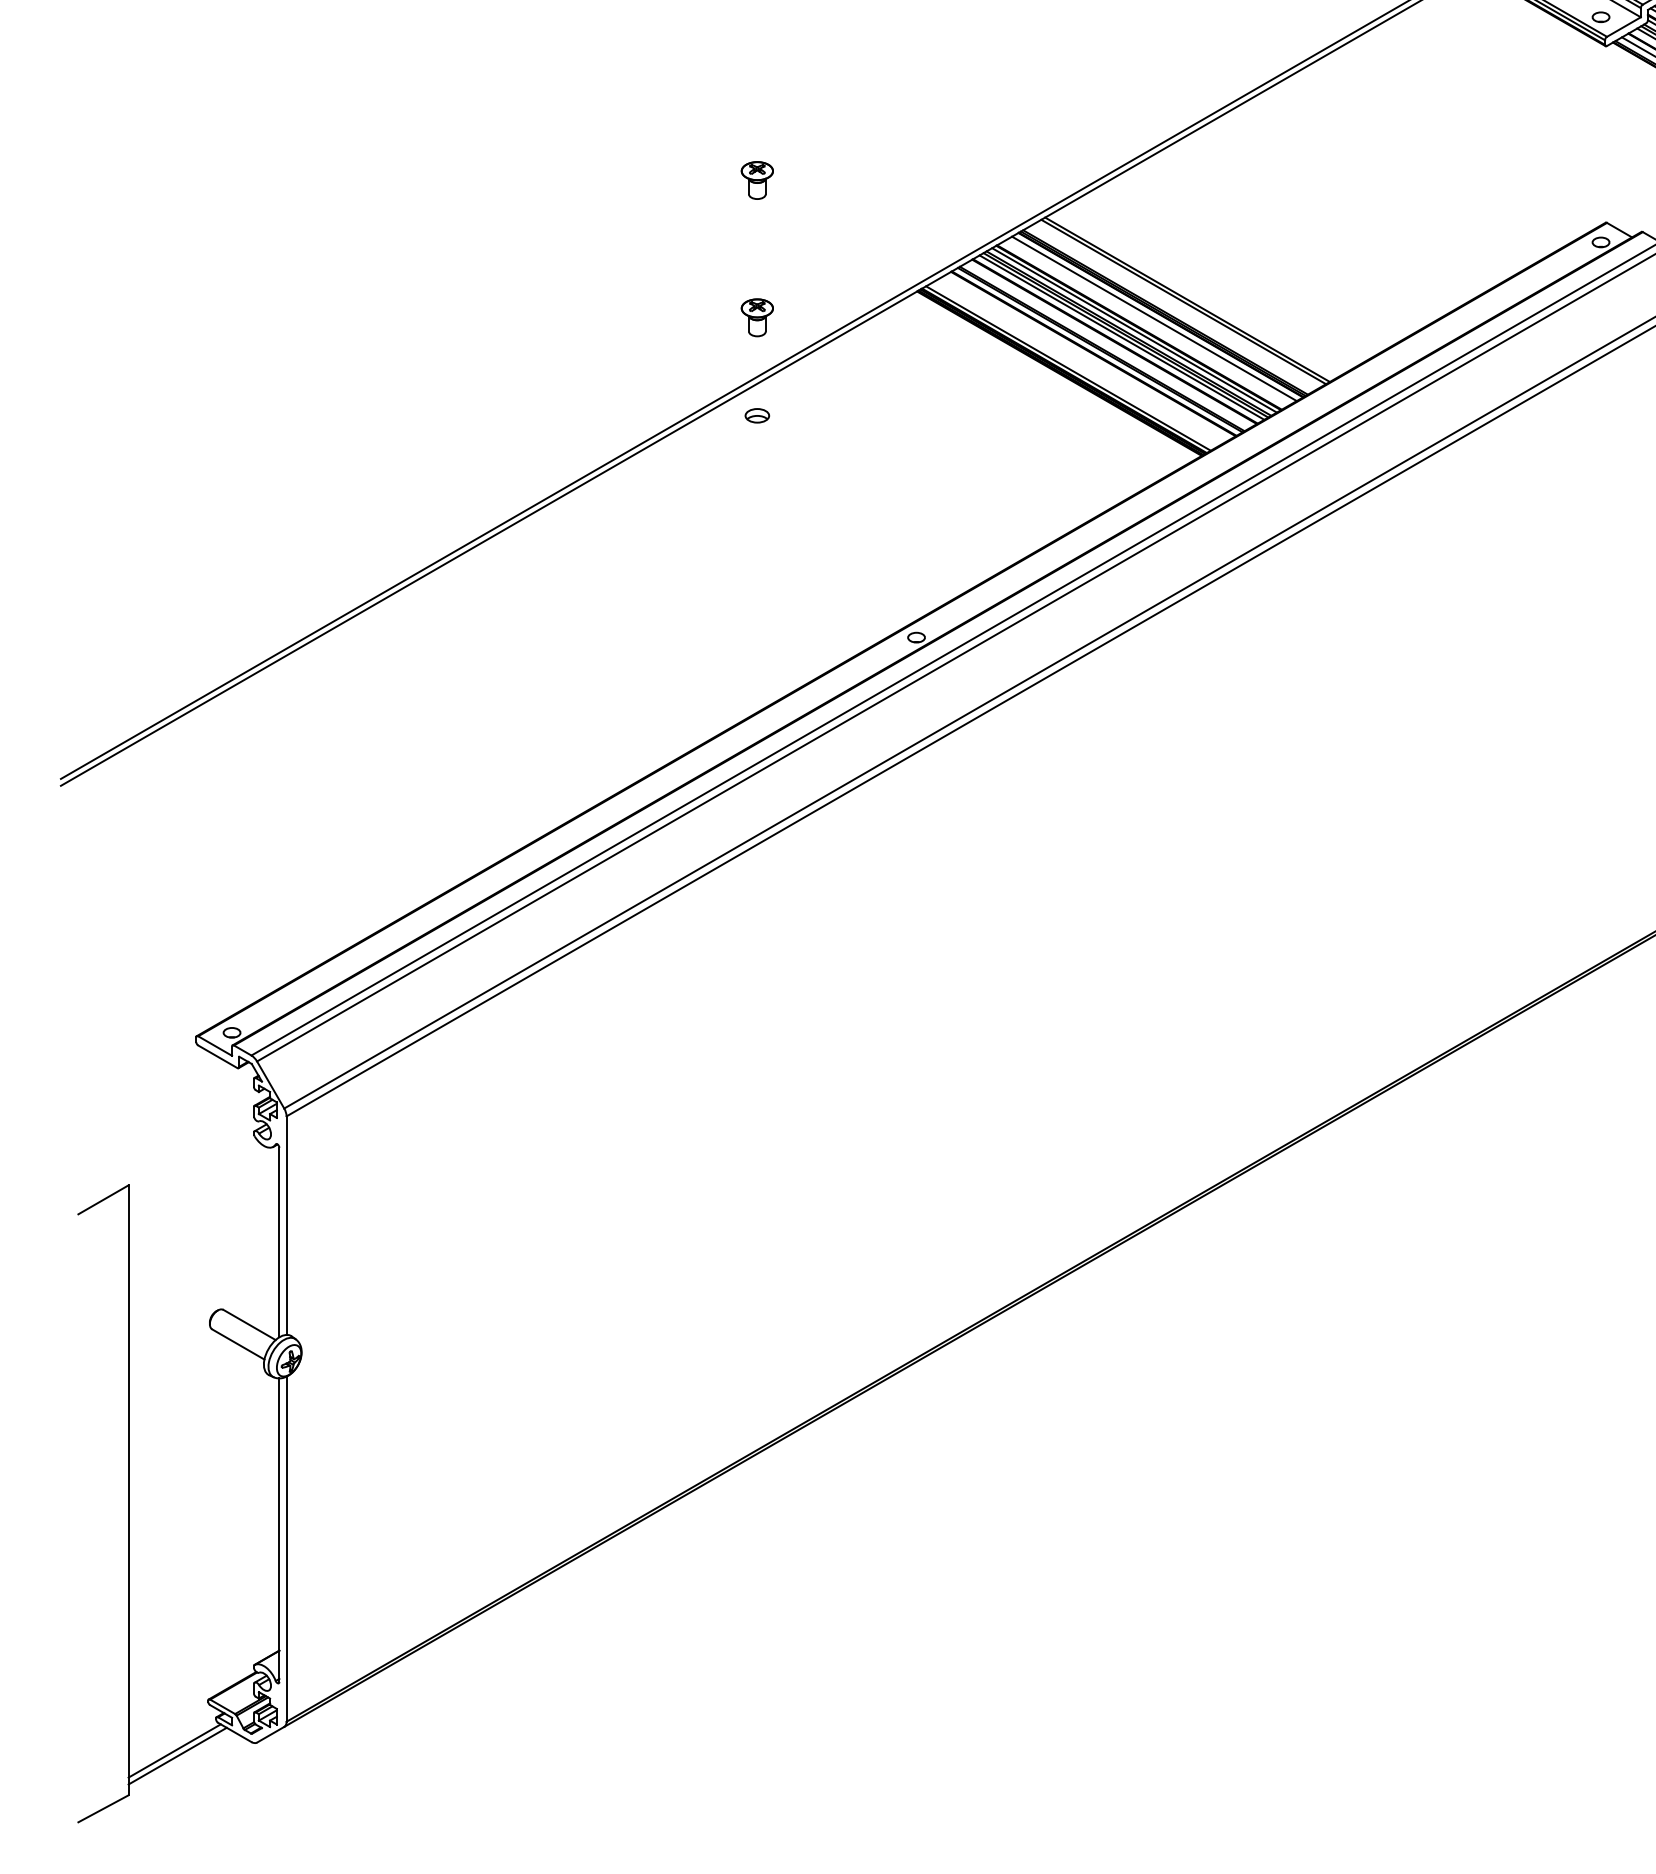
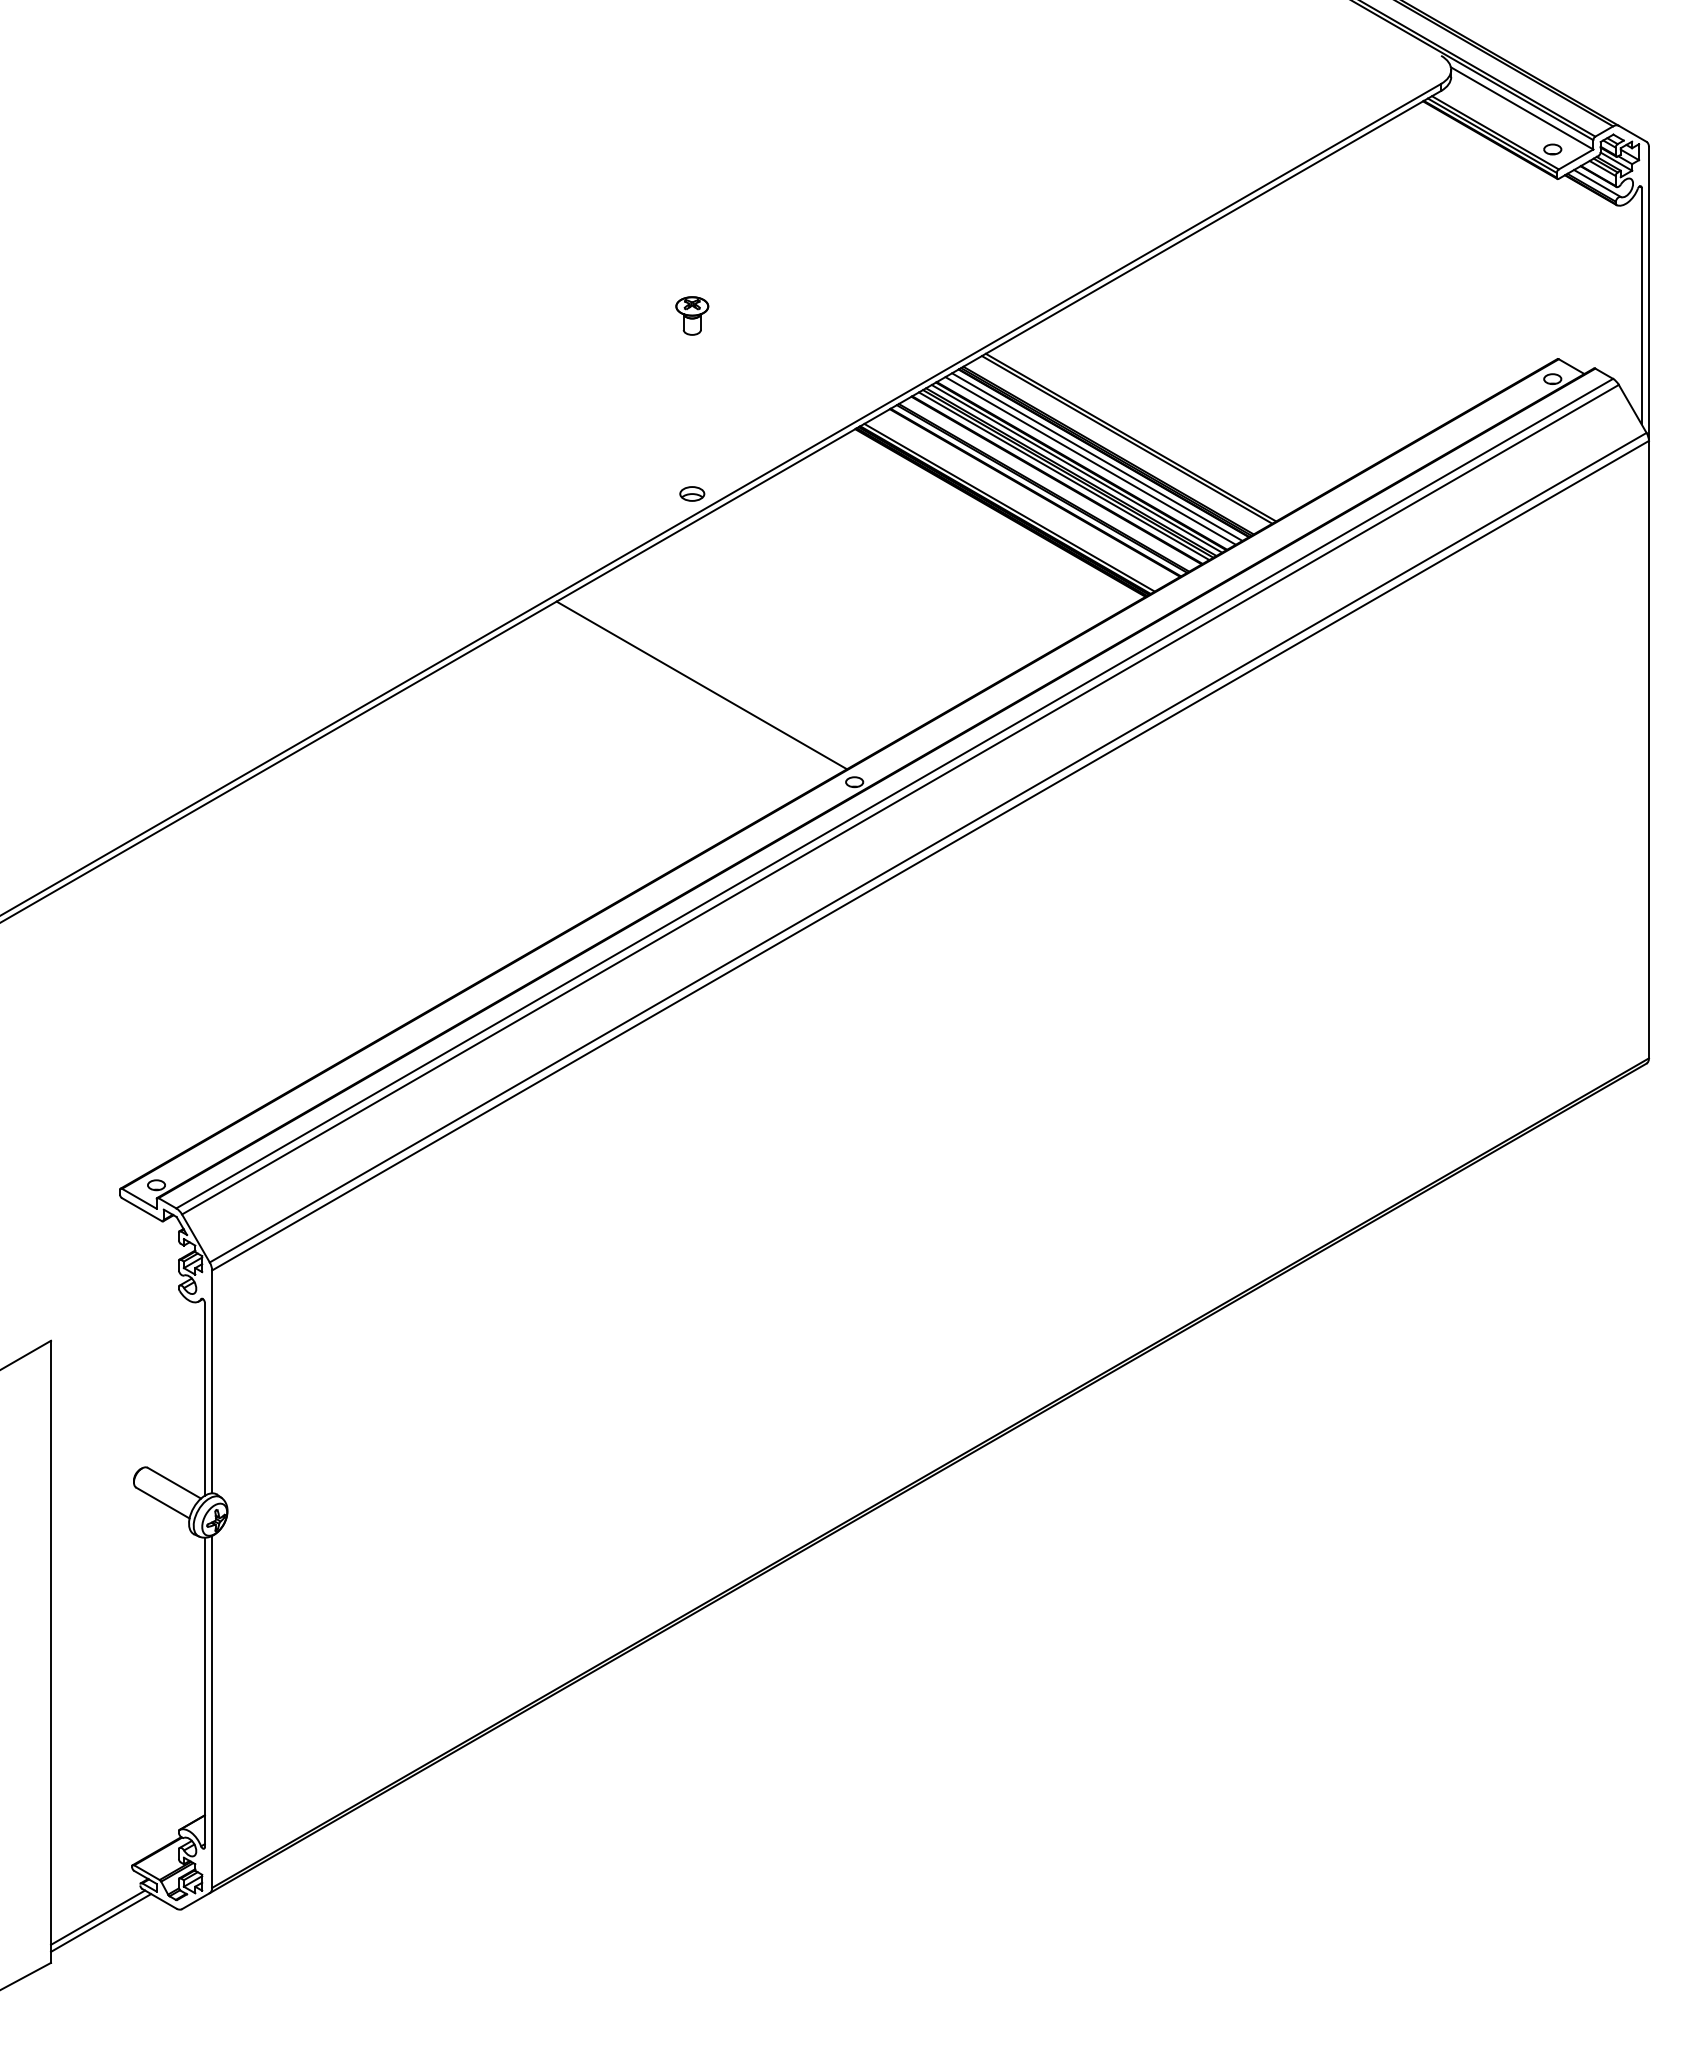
part: (757, 317) -> (692, 455), removed
line: (1147, 322) -> (1090, 460), added
part: (757, 415) -> (692, 493), moved
line: (766, 542) -> (701, 685), added

